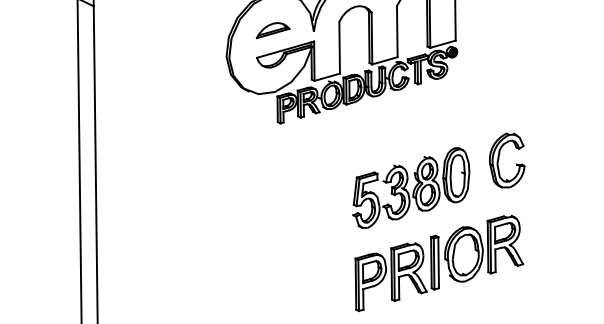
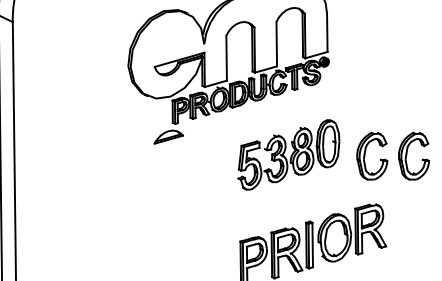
part: (272, 30) -> (168, 137), moved
part: (547, 159) -> (407, 155), added
part: (411, 187) -> (289, 154), moved

